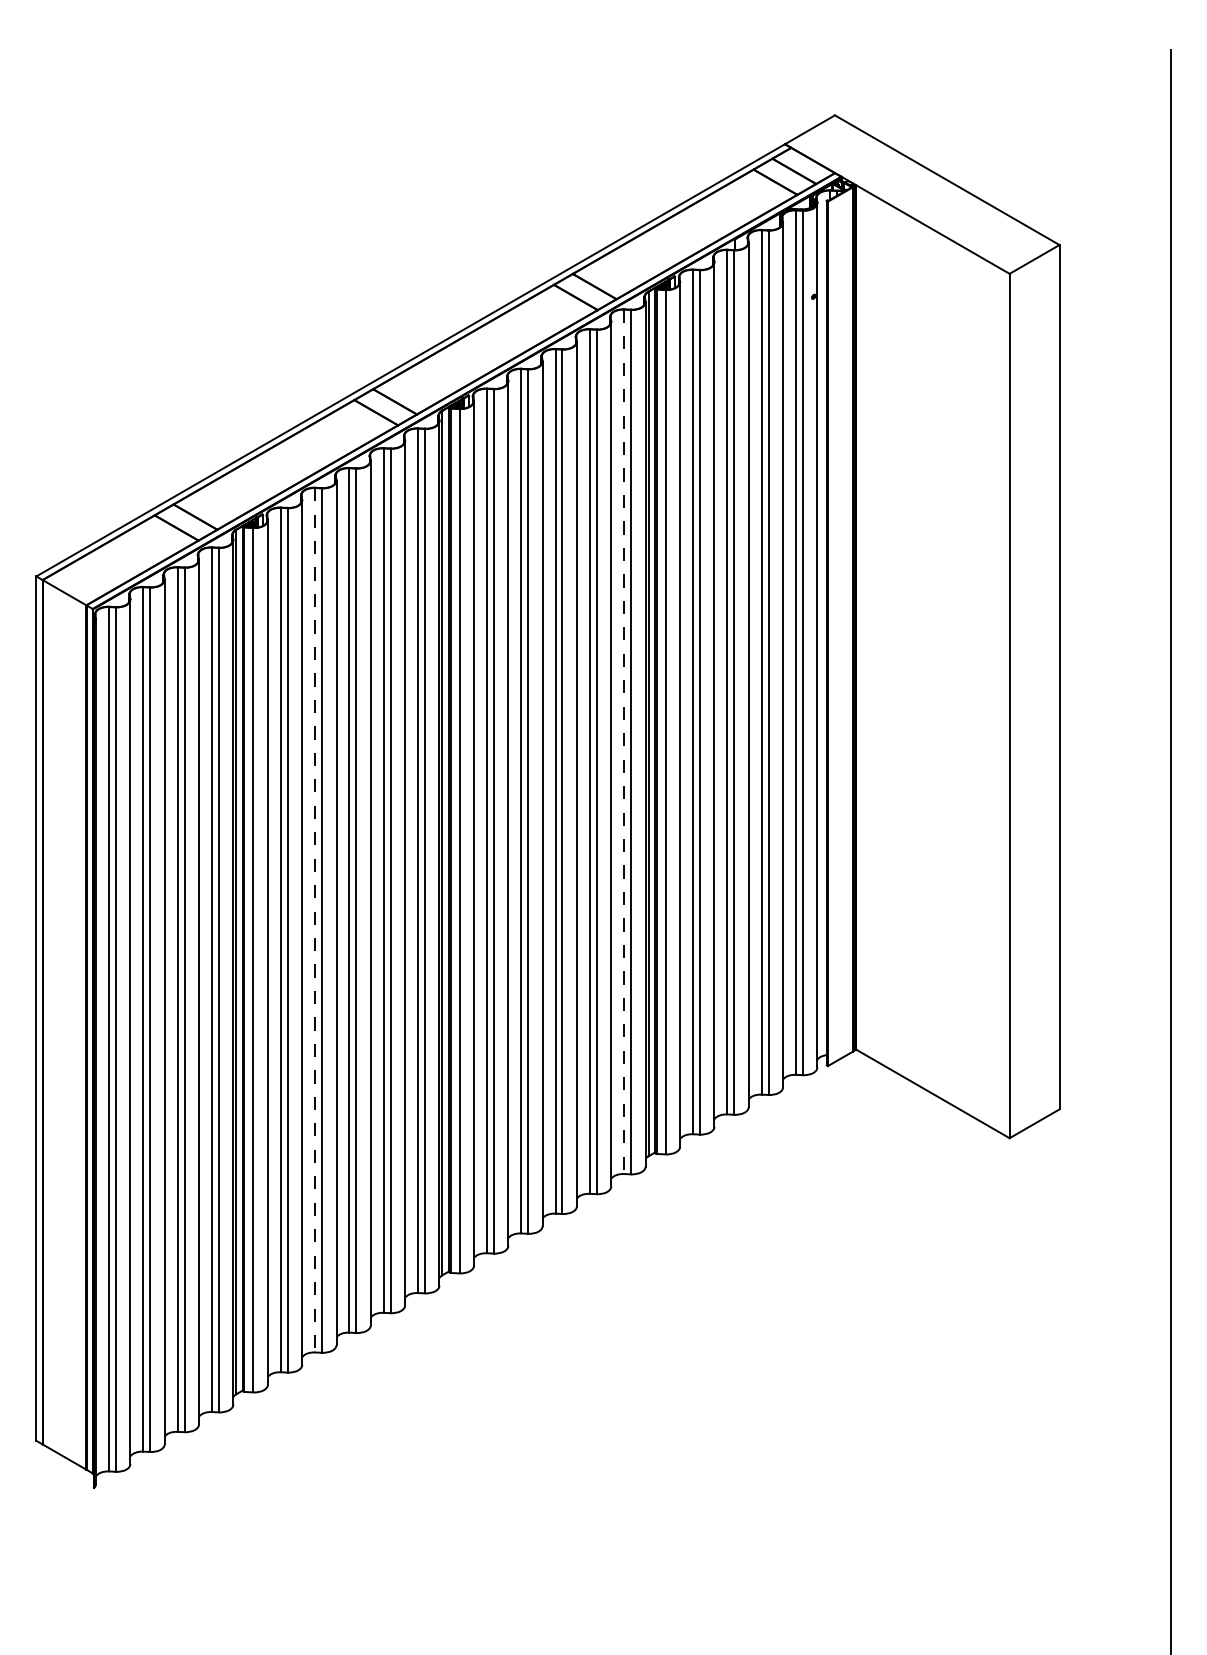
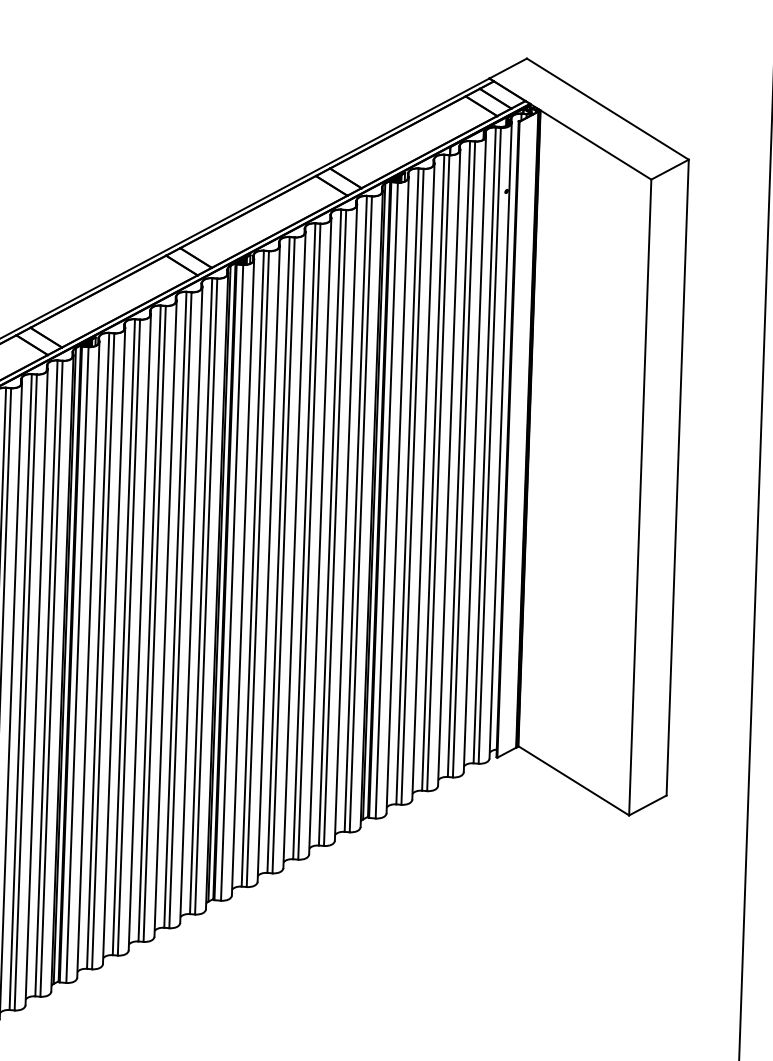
line: (624, 742) -> (356, 514), dashed -> solid
line: (315, 920) -> (124, 637), dashed -> solid

